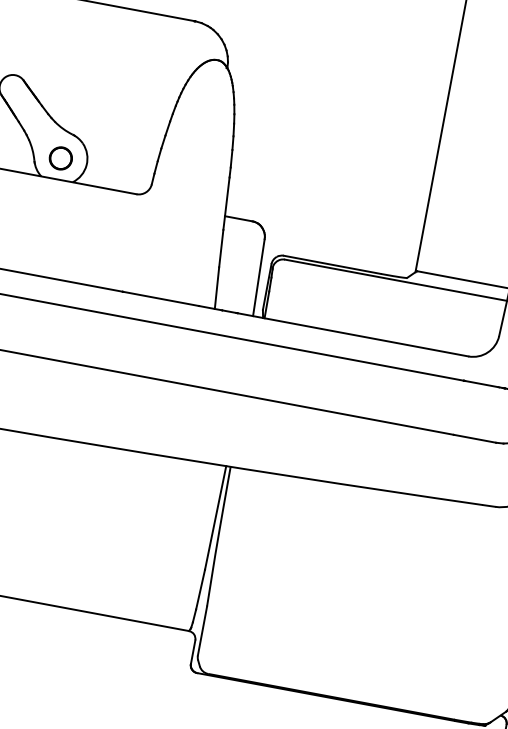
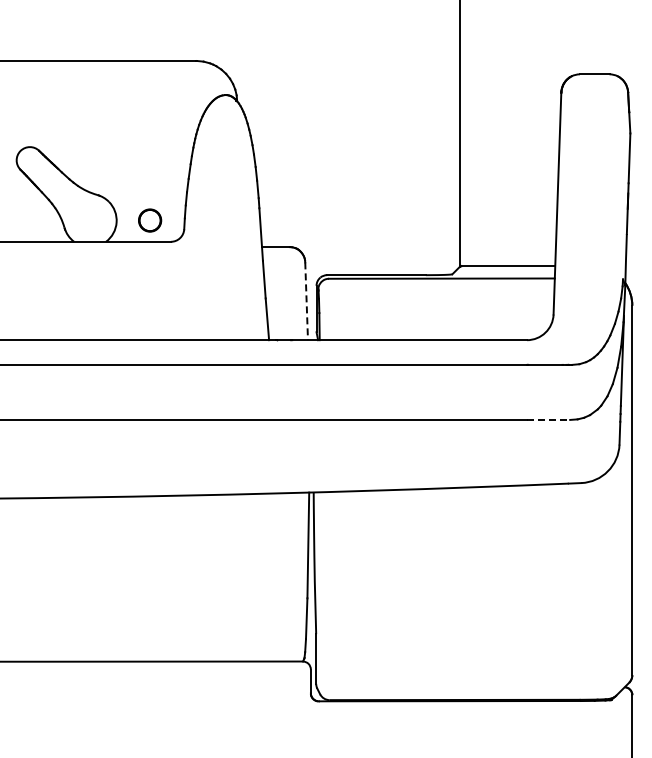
circle: (61, 158) -> (150, 220), moved
line: (258, 277) -> (306, 301), solid -> dashed
line: (474, 438) -> (548, 419), solid -> dashed

